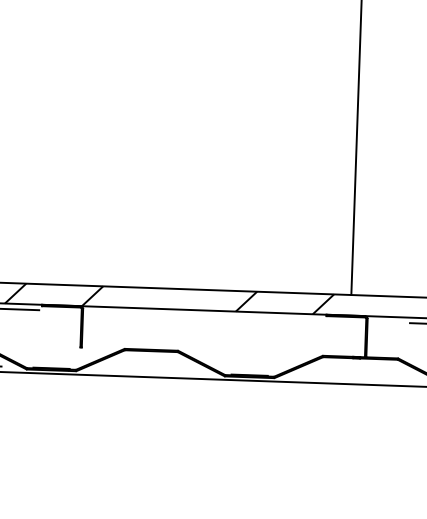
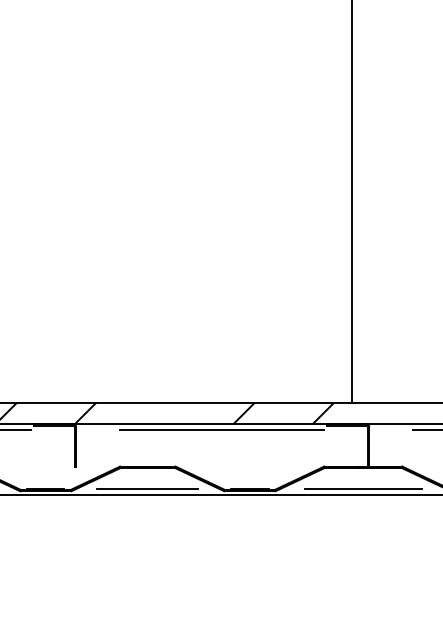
line: (224, 316) -> (221, 429), added
line: (150, 372) -> (147, 489), added
line: (358, 379) -> (362, 489), added

